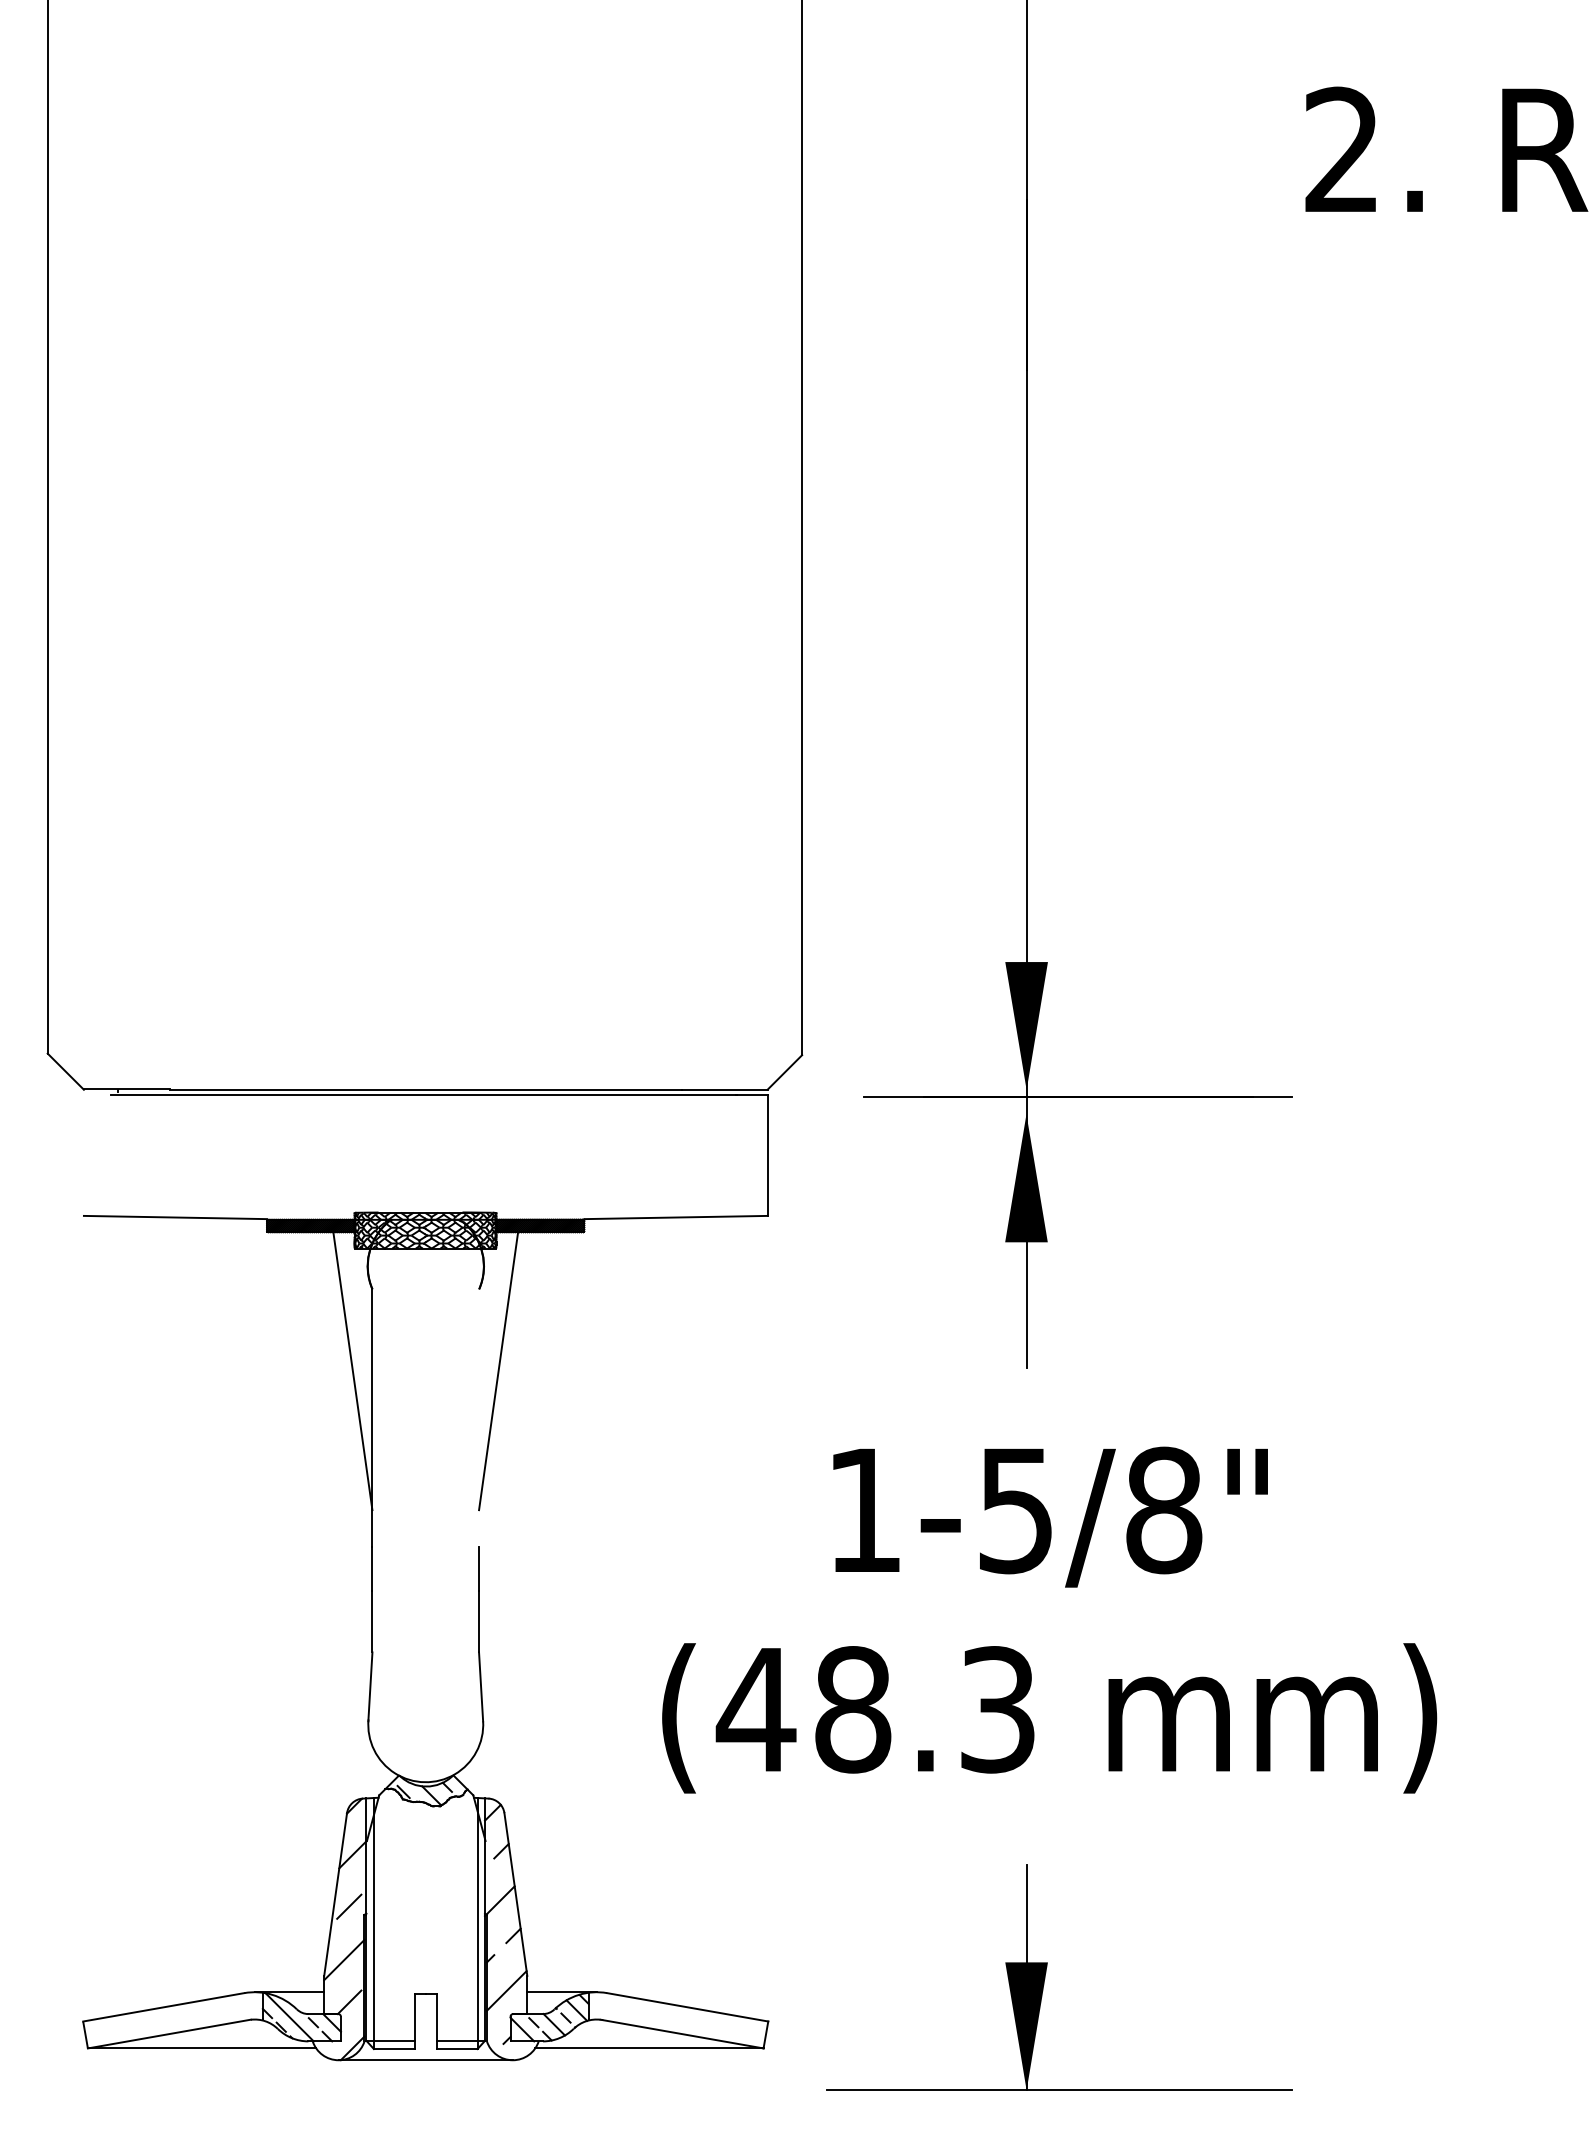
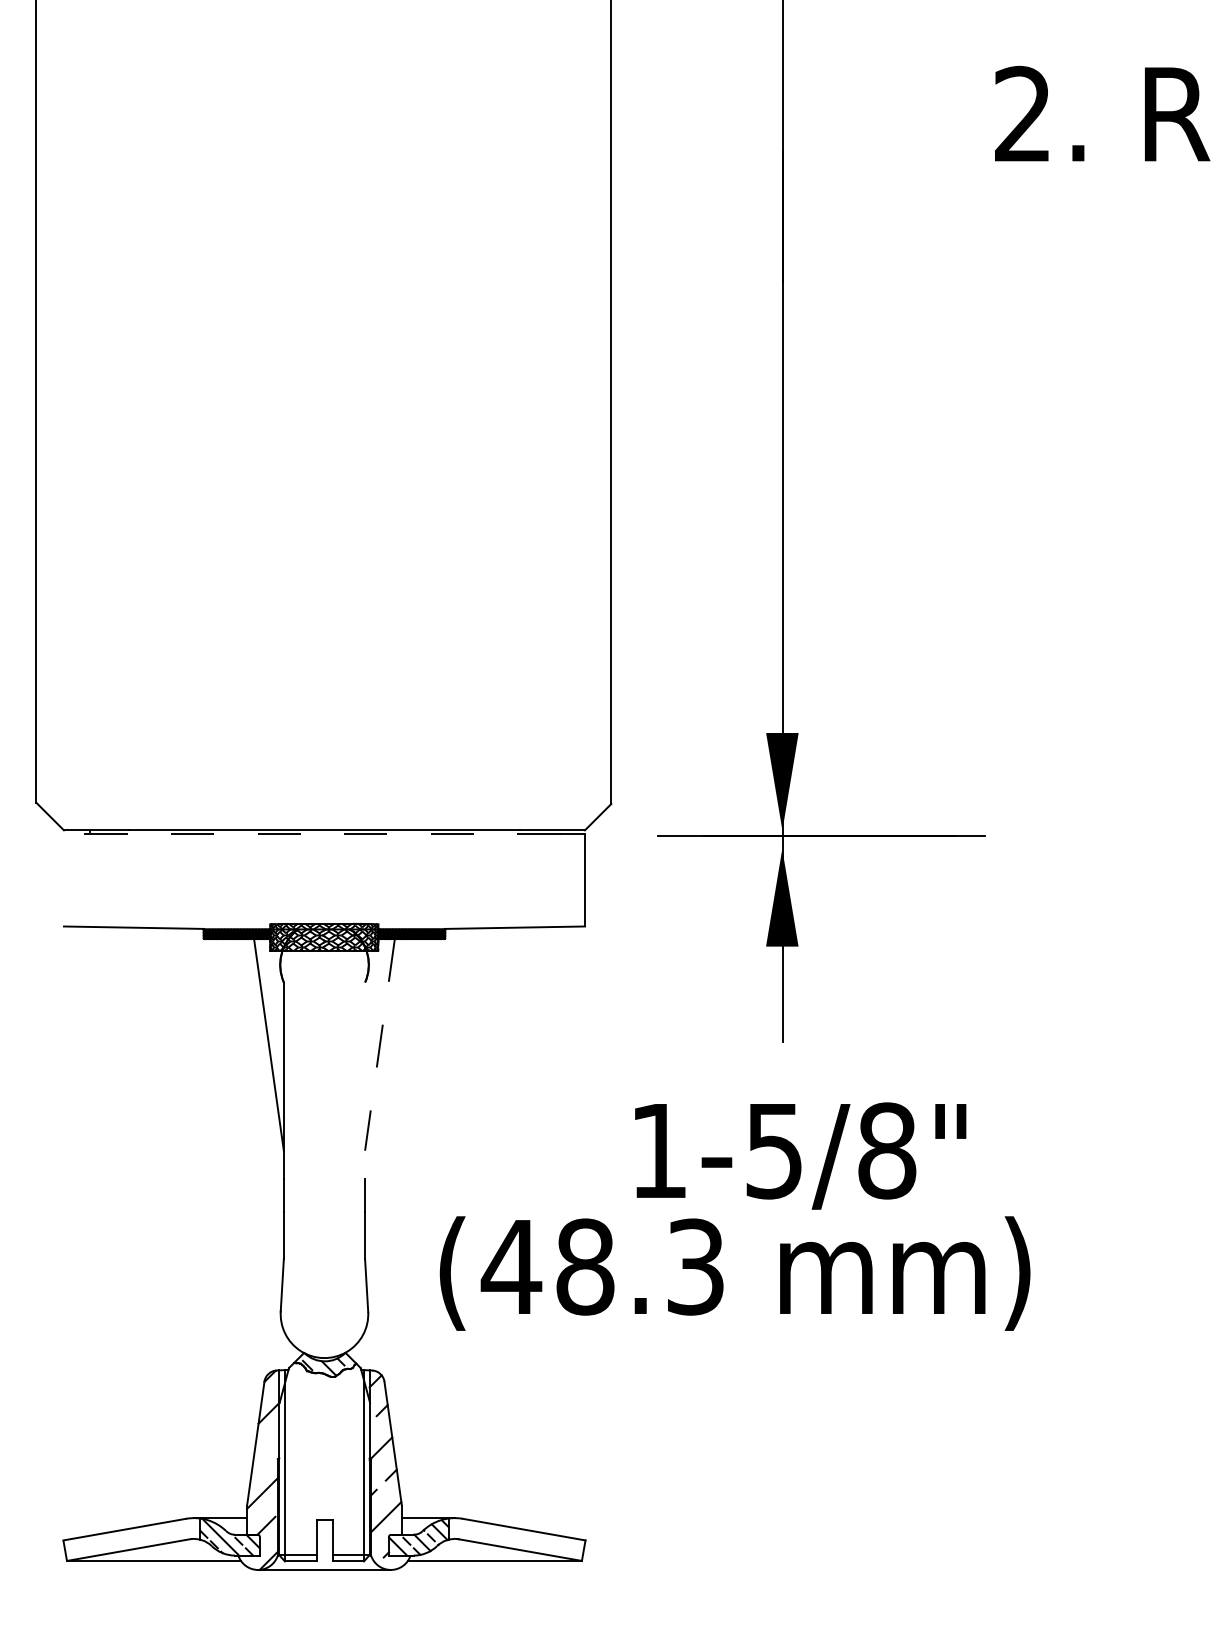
line: (424, 1094) -> (323, 833), solid -> dashed
line: (498, 1371) -> (379, 1045), solid -> dashed
text: (1049, 1718) -> (735, 1273), moved
line: (349, 1906) -> (266, 1452), removed
part: (1046, 1973) -> (797, 1503), removed

